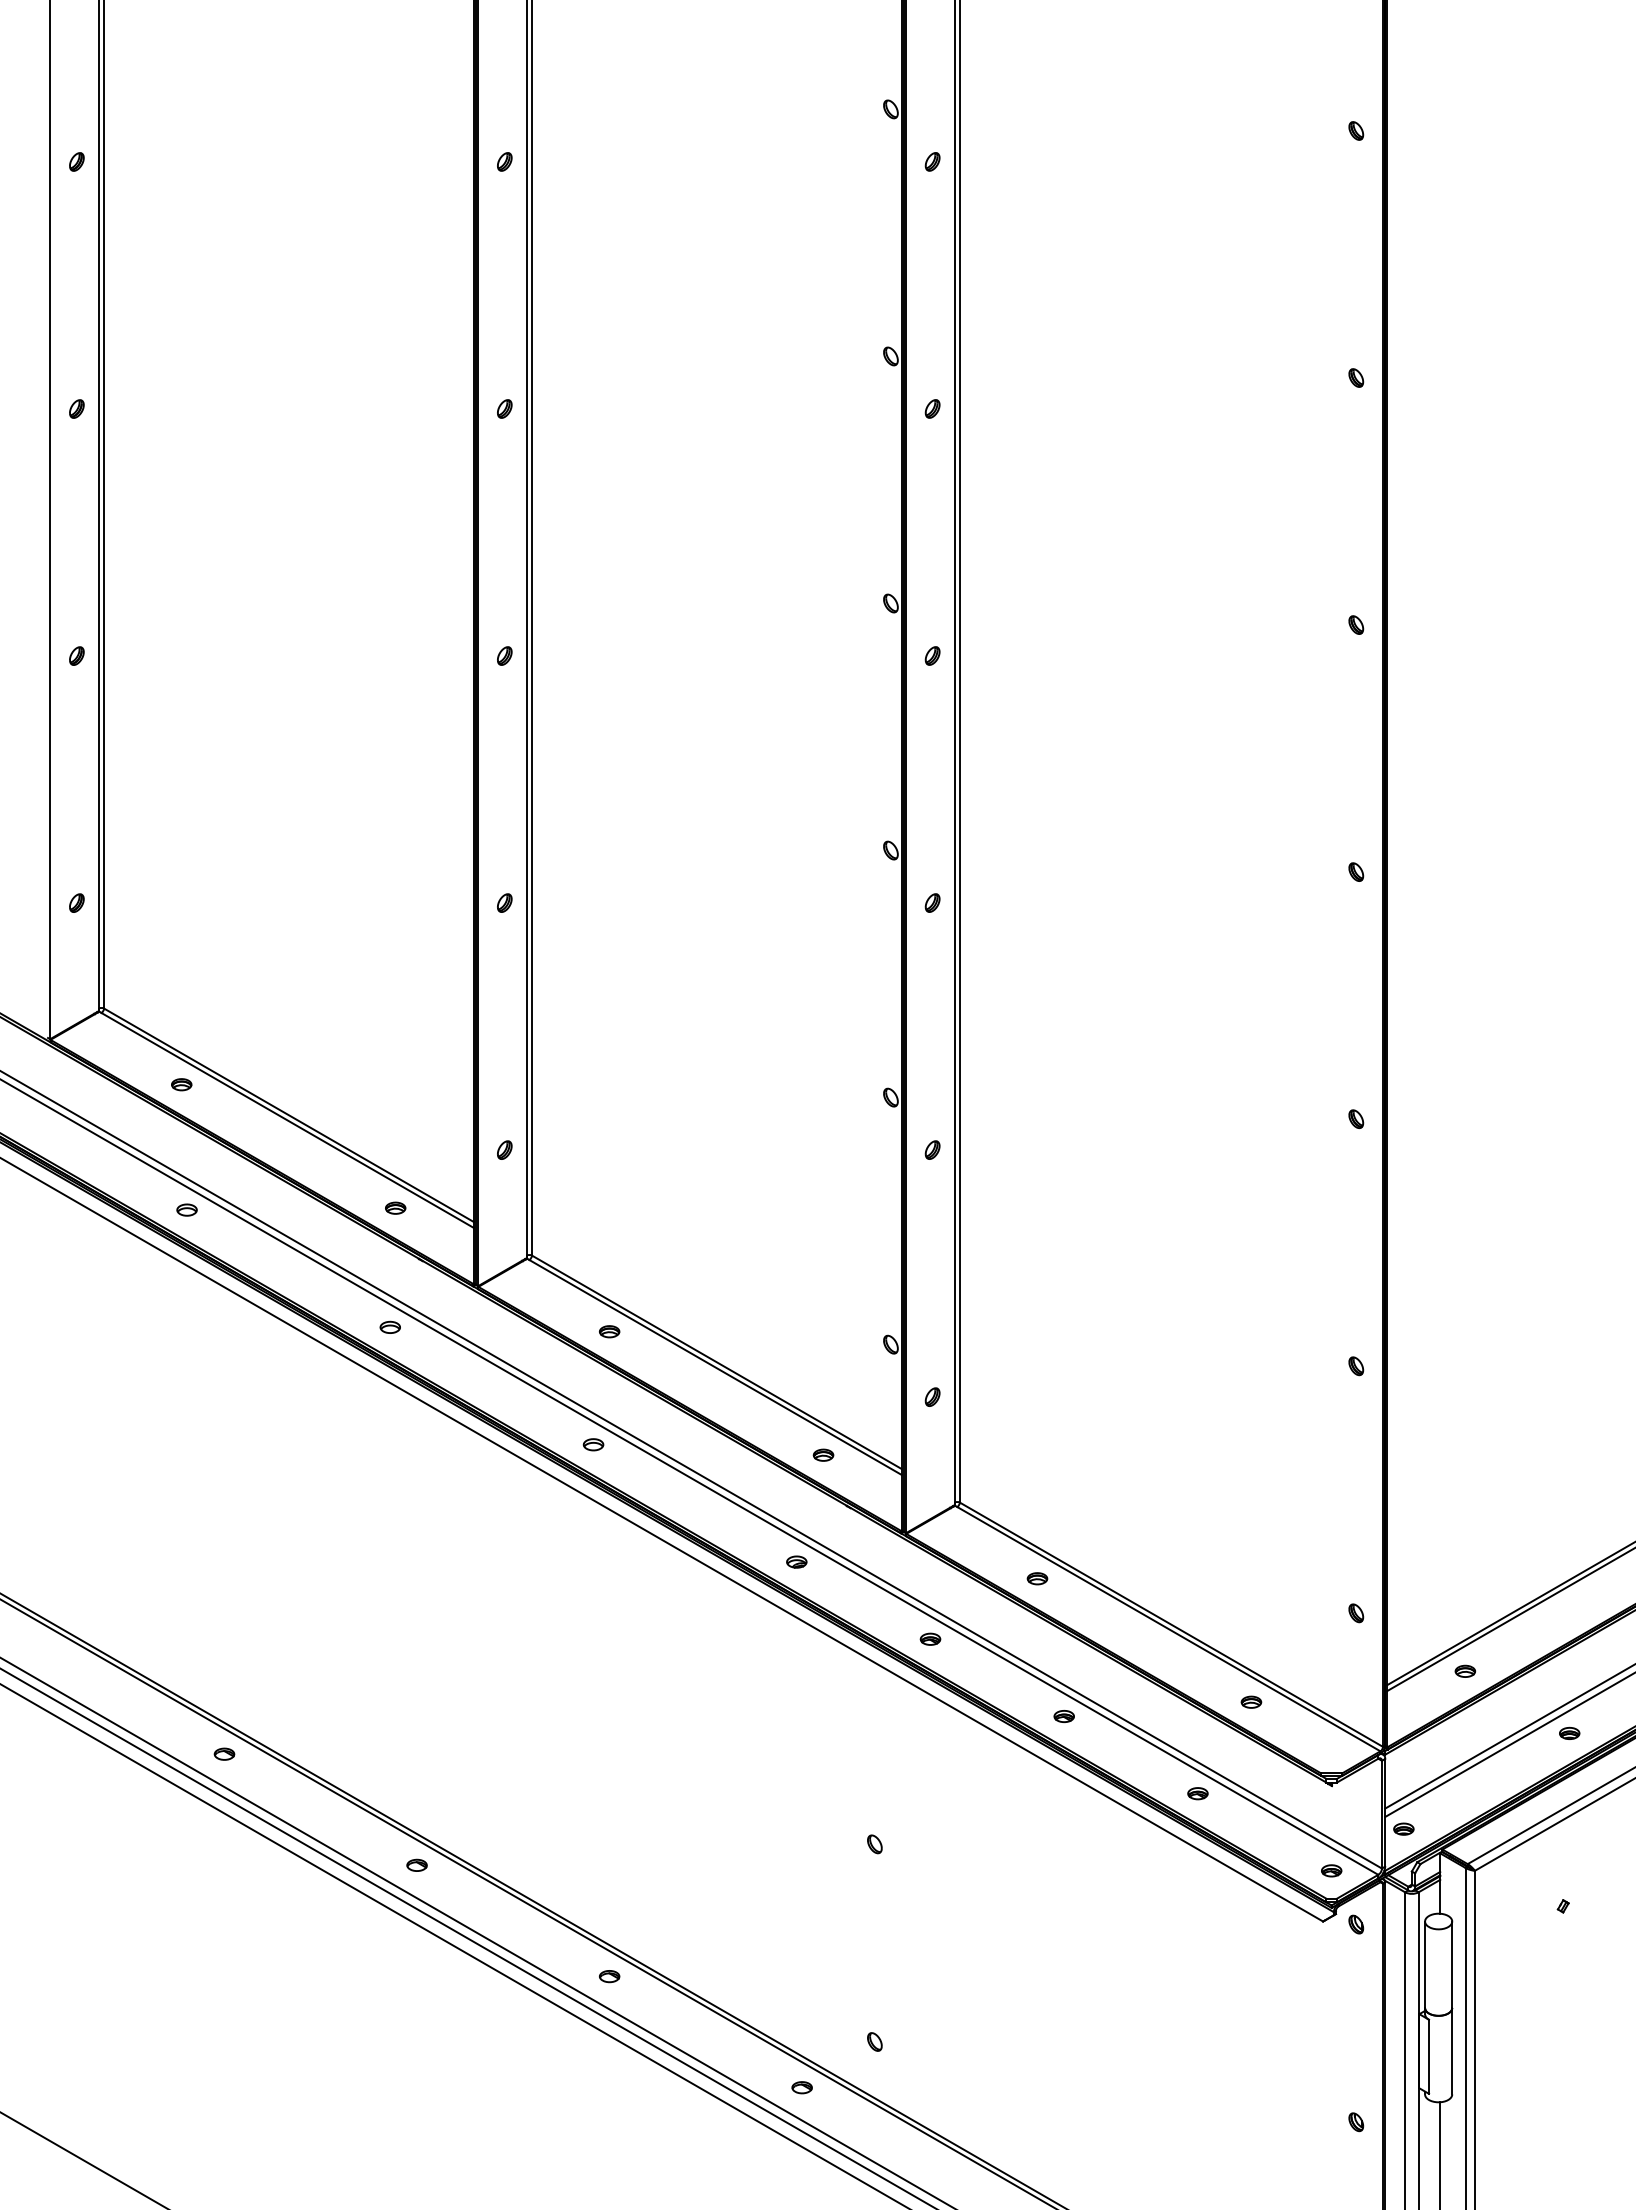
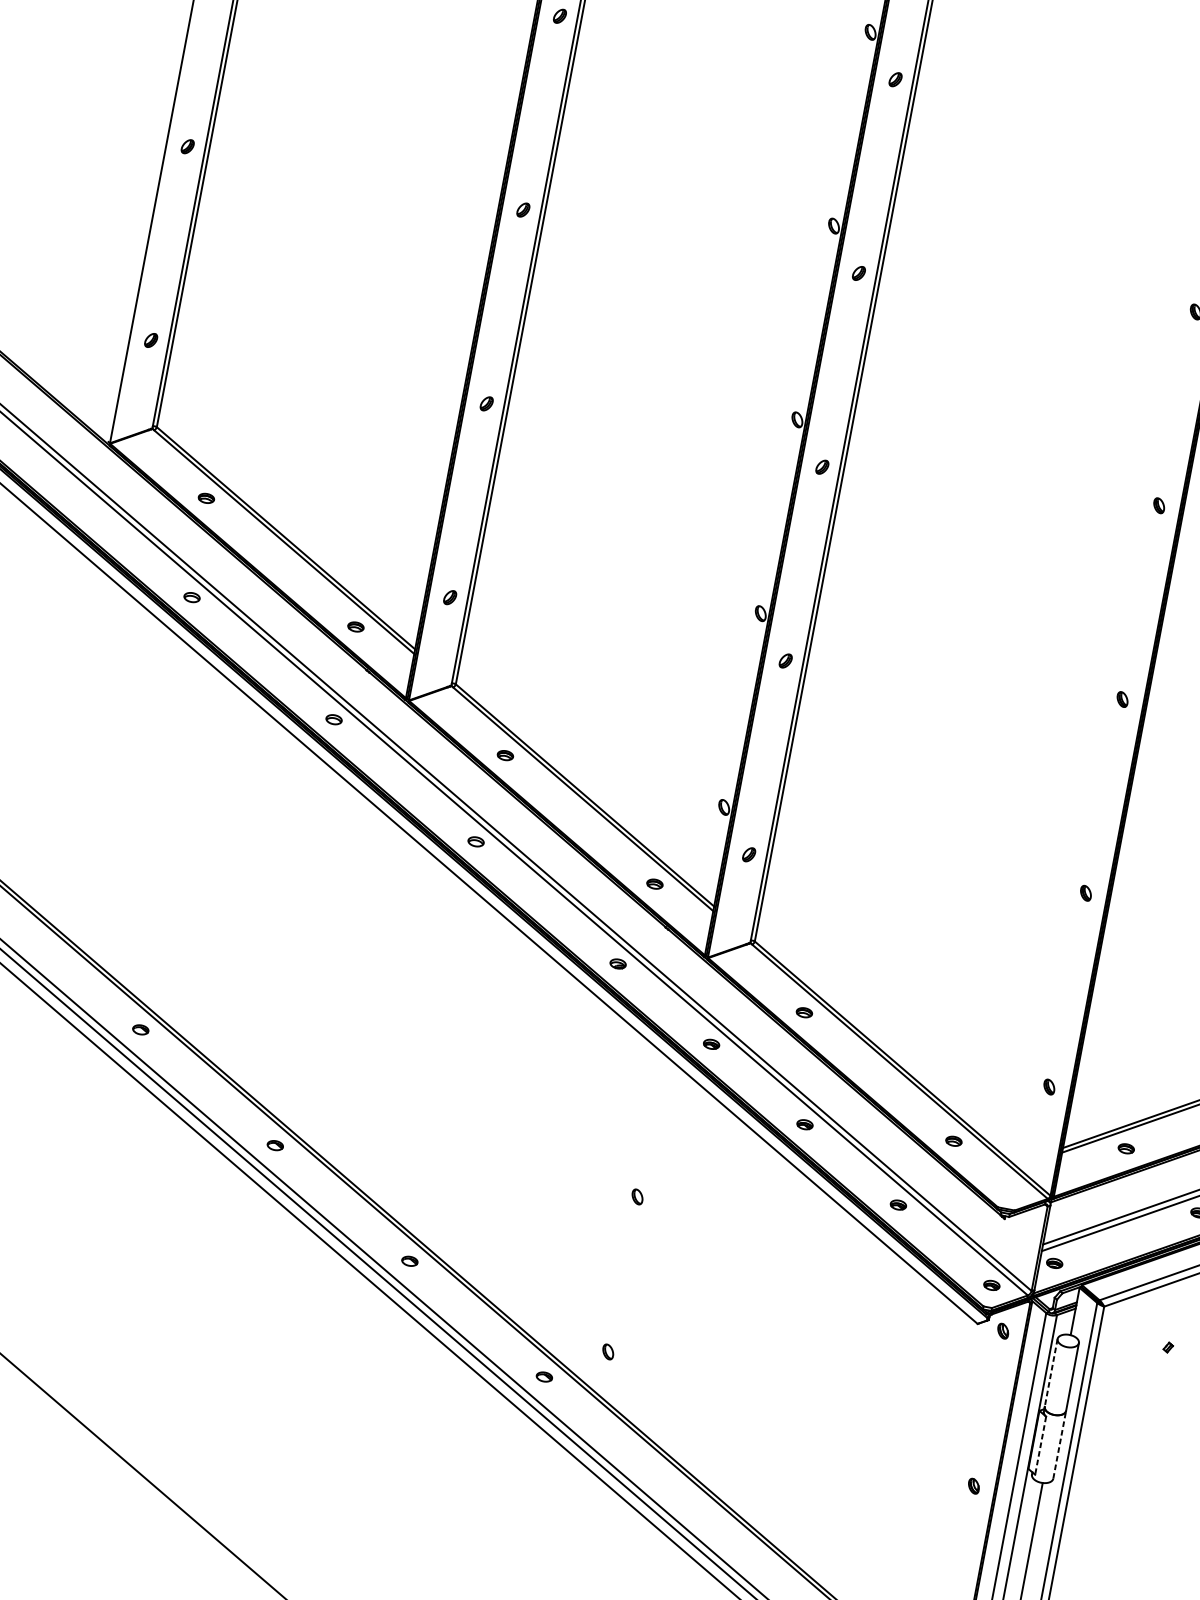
line: (1425, 1965) -> (1051, 1373), solid -> dashed
line: (1452, 2050) -> (1060, 1444), solid -> dashed
line: (1429, 2057) -> (1040, 1446), solid -> dashed

